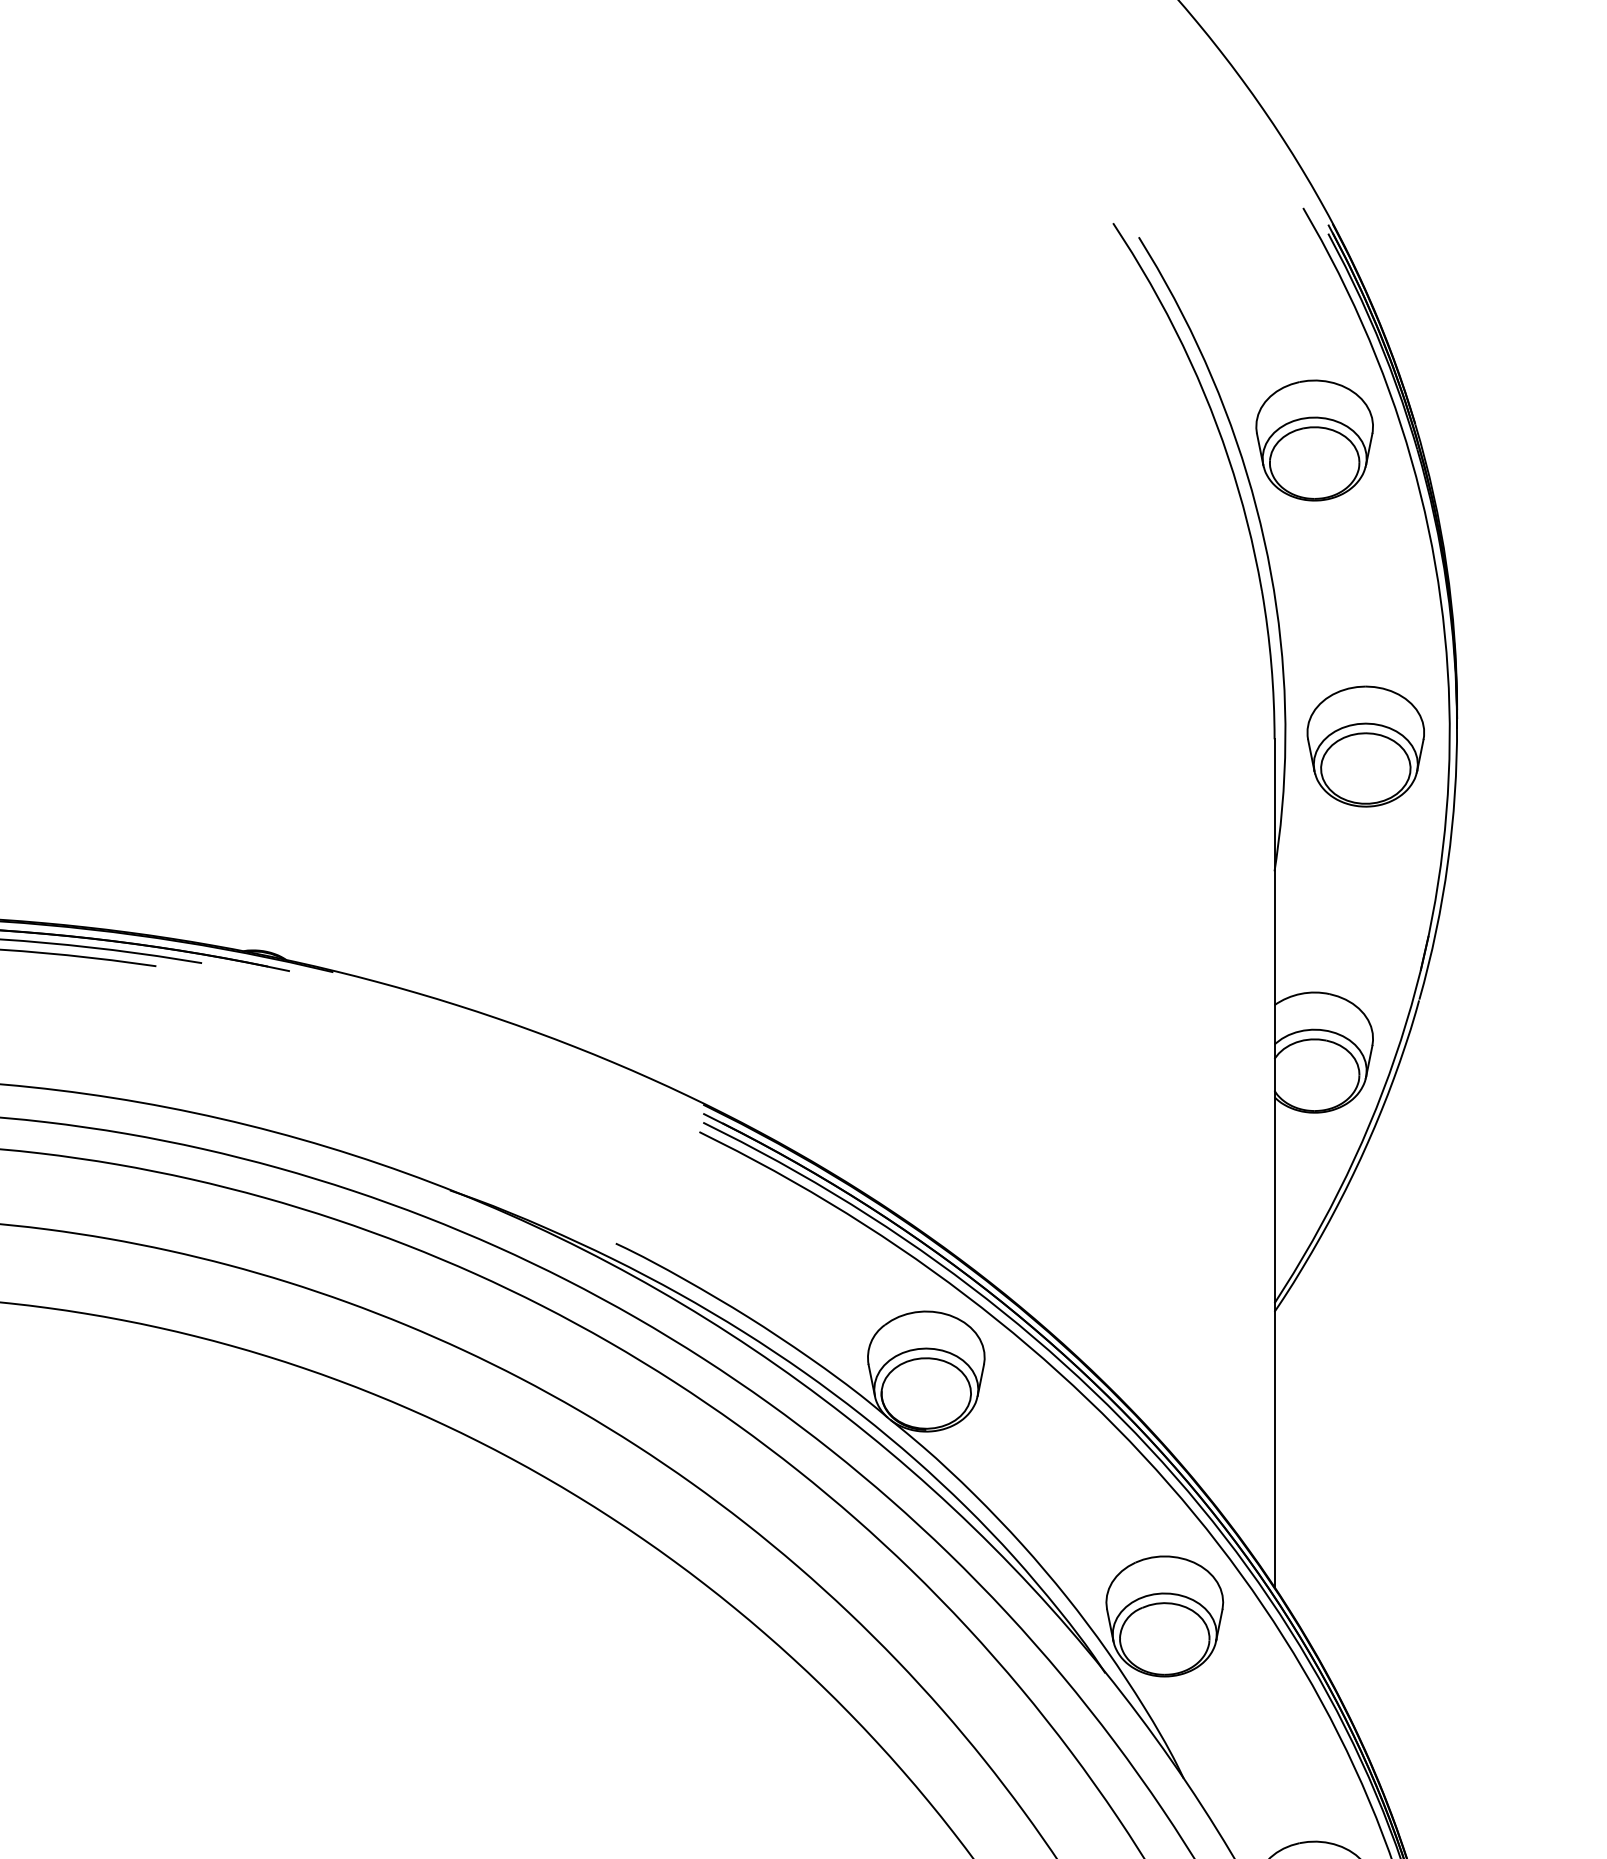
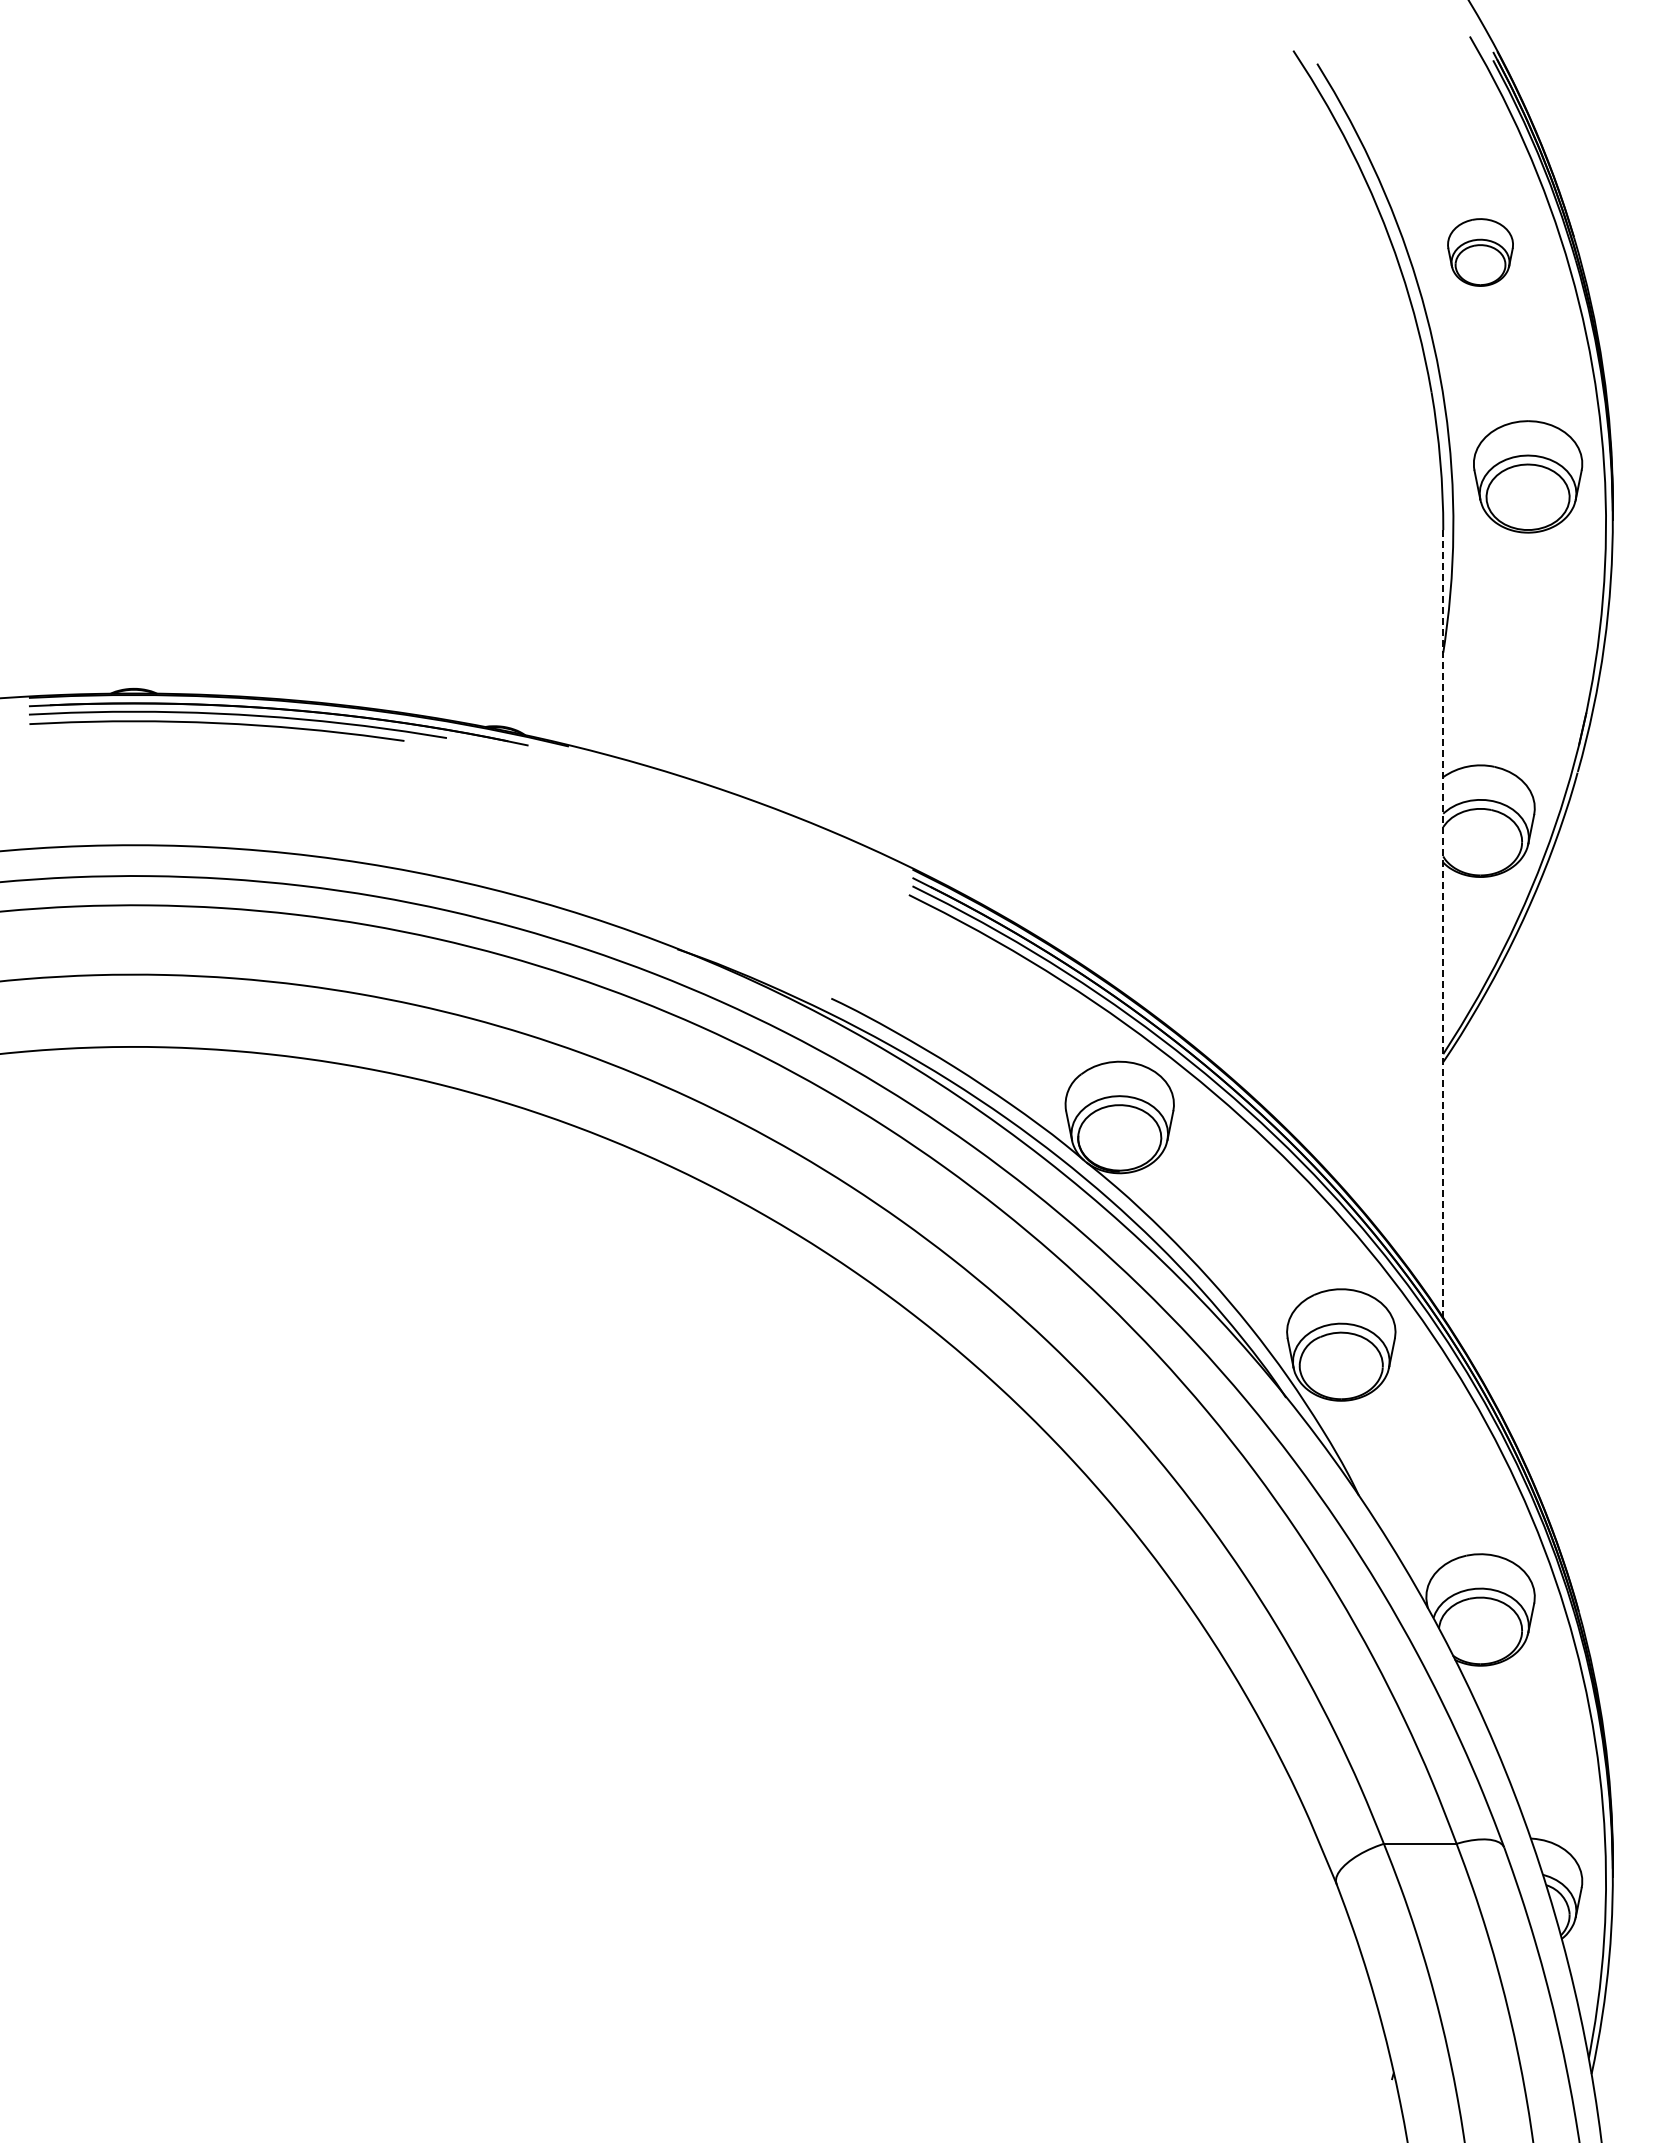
part: (1314, 440) -> (1480, 252), size x0.6
part: (1366, 746) -> (1528, 476), moved
line: (1274, 1163) -> (1443, 924), solid -> dashed

